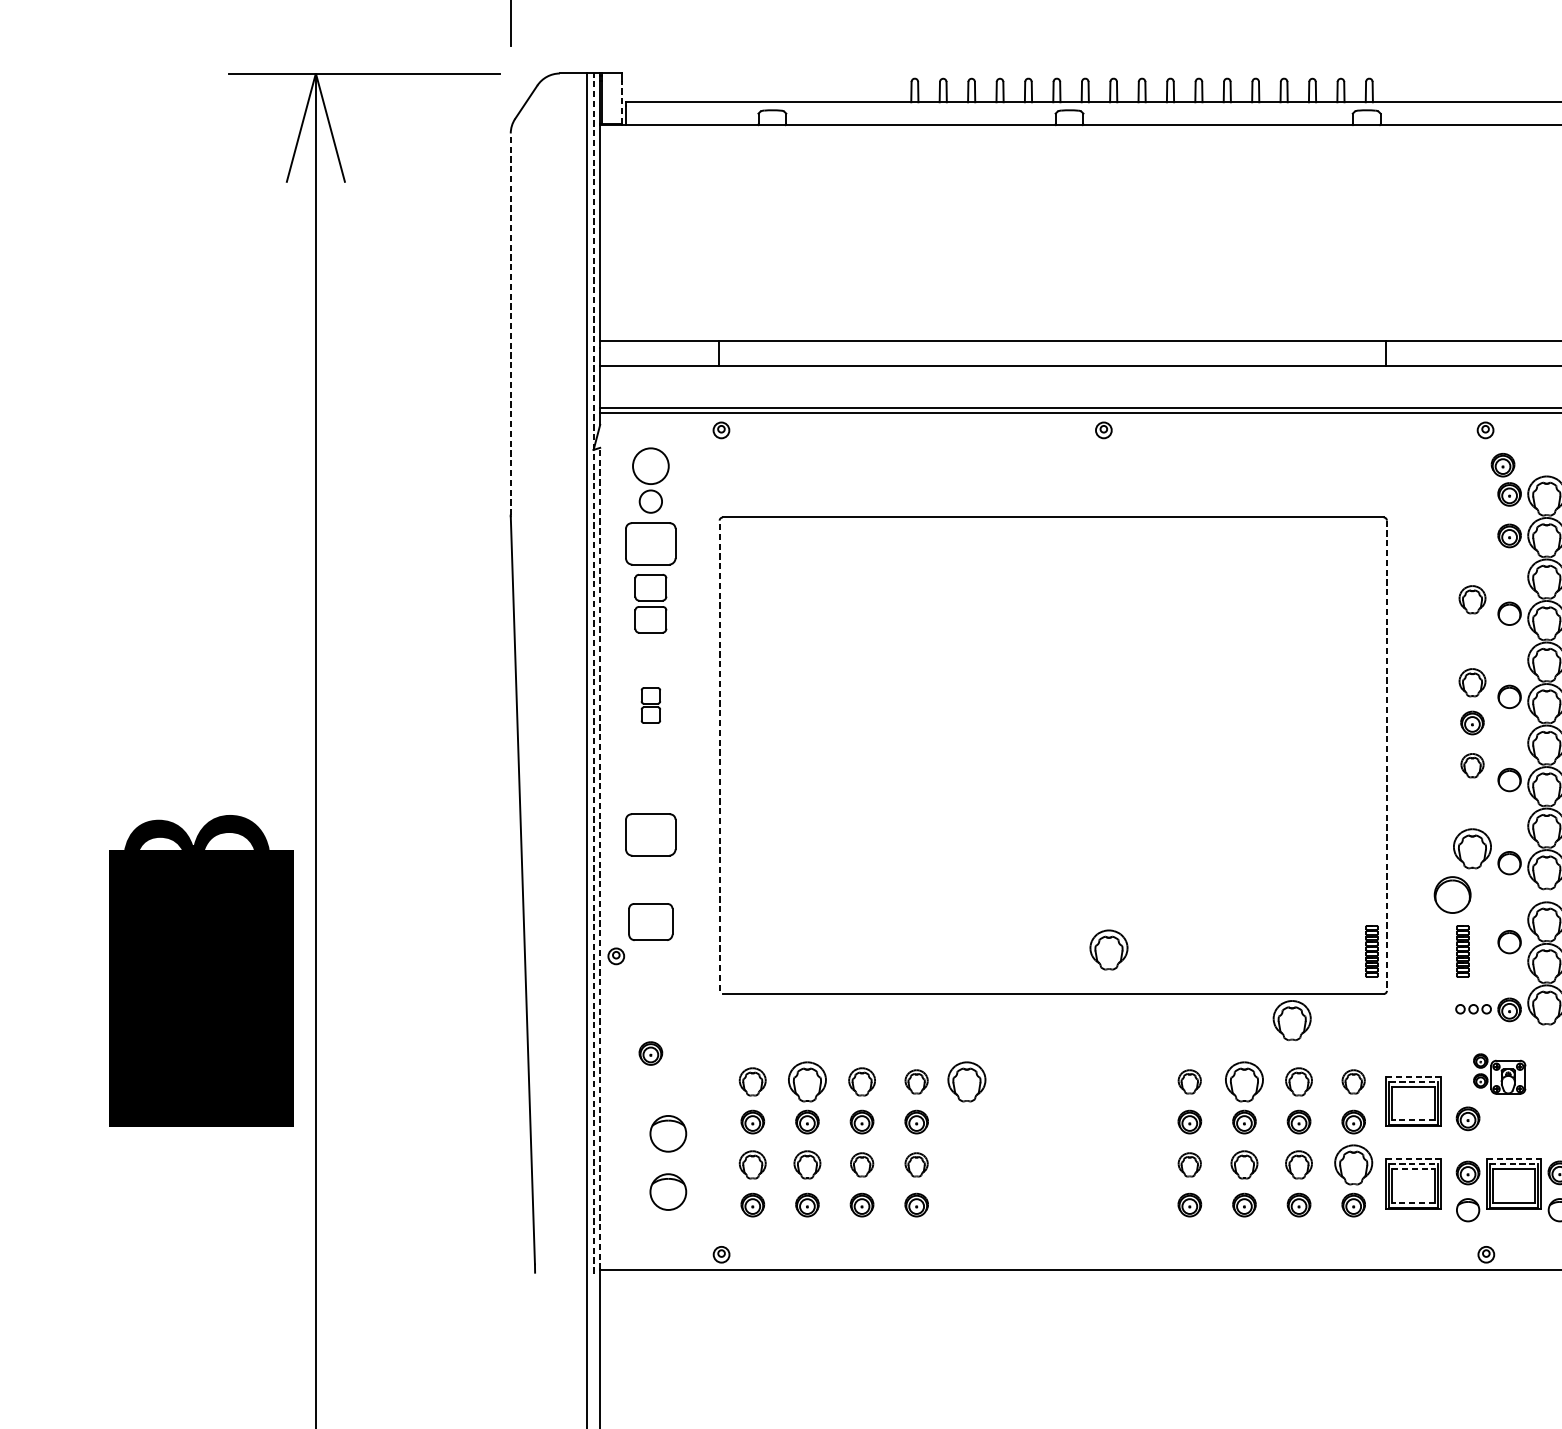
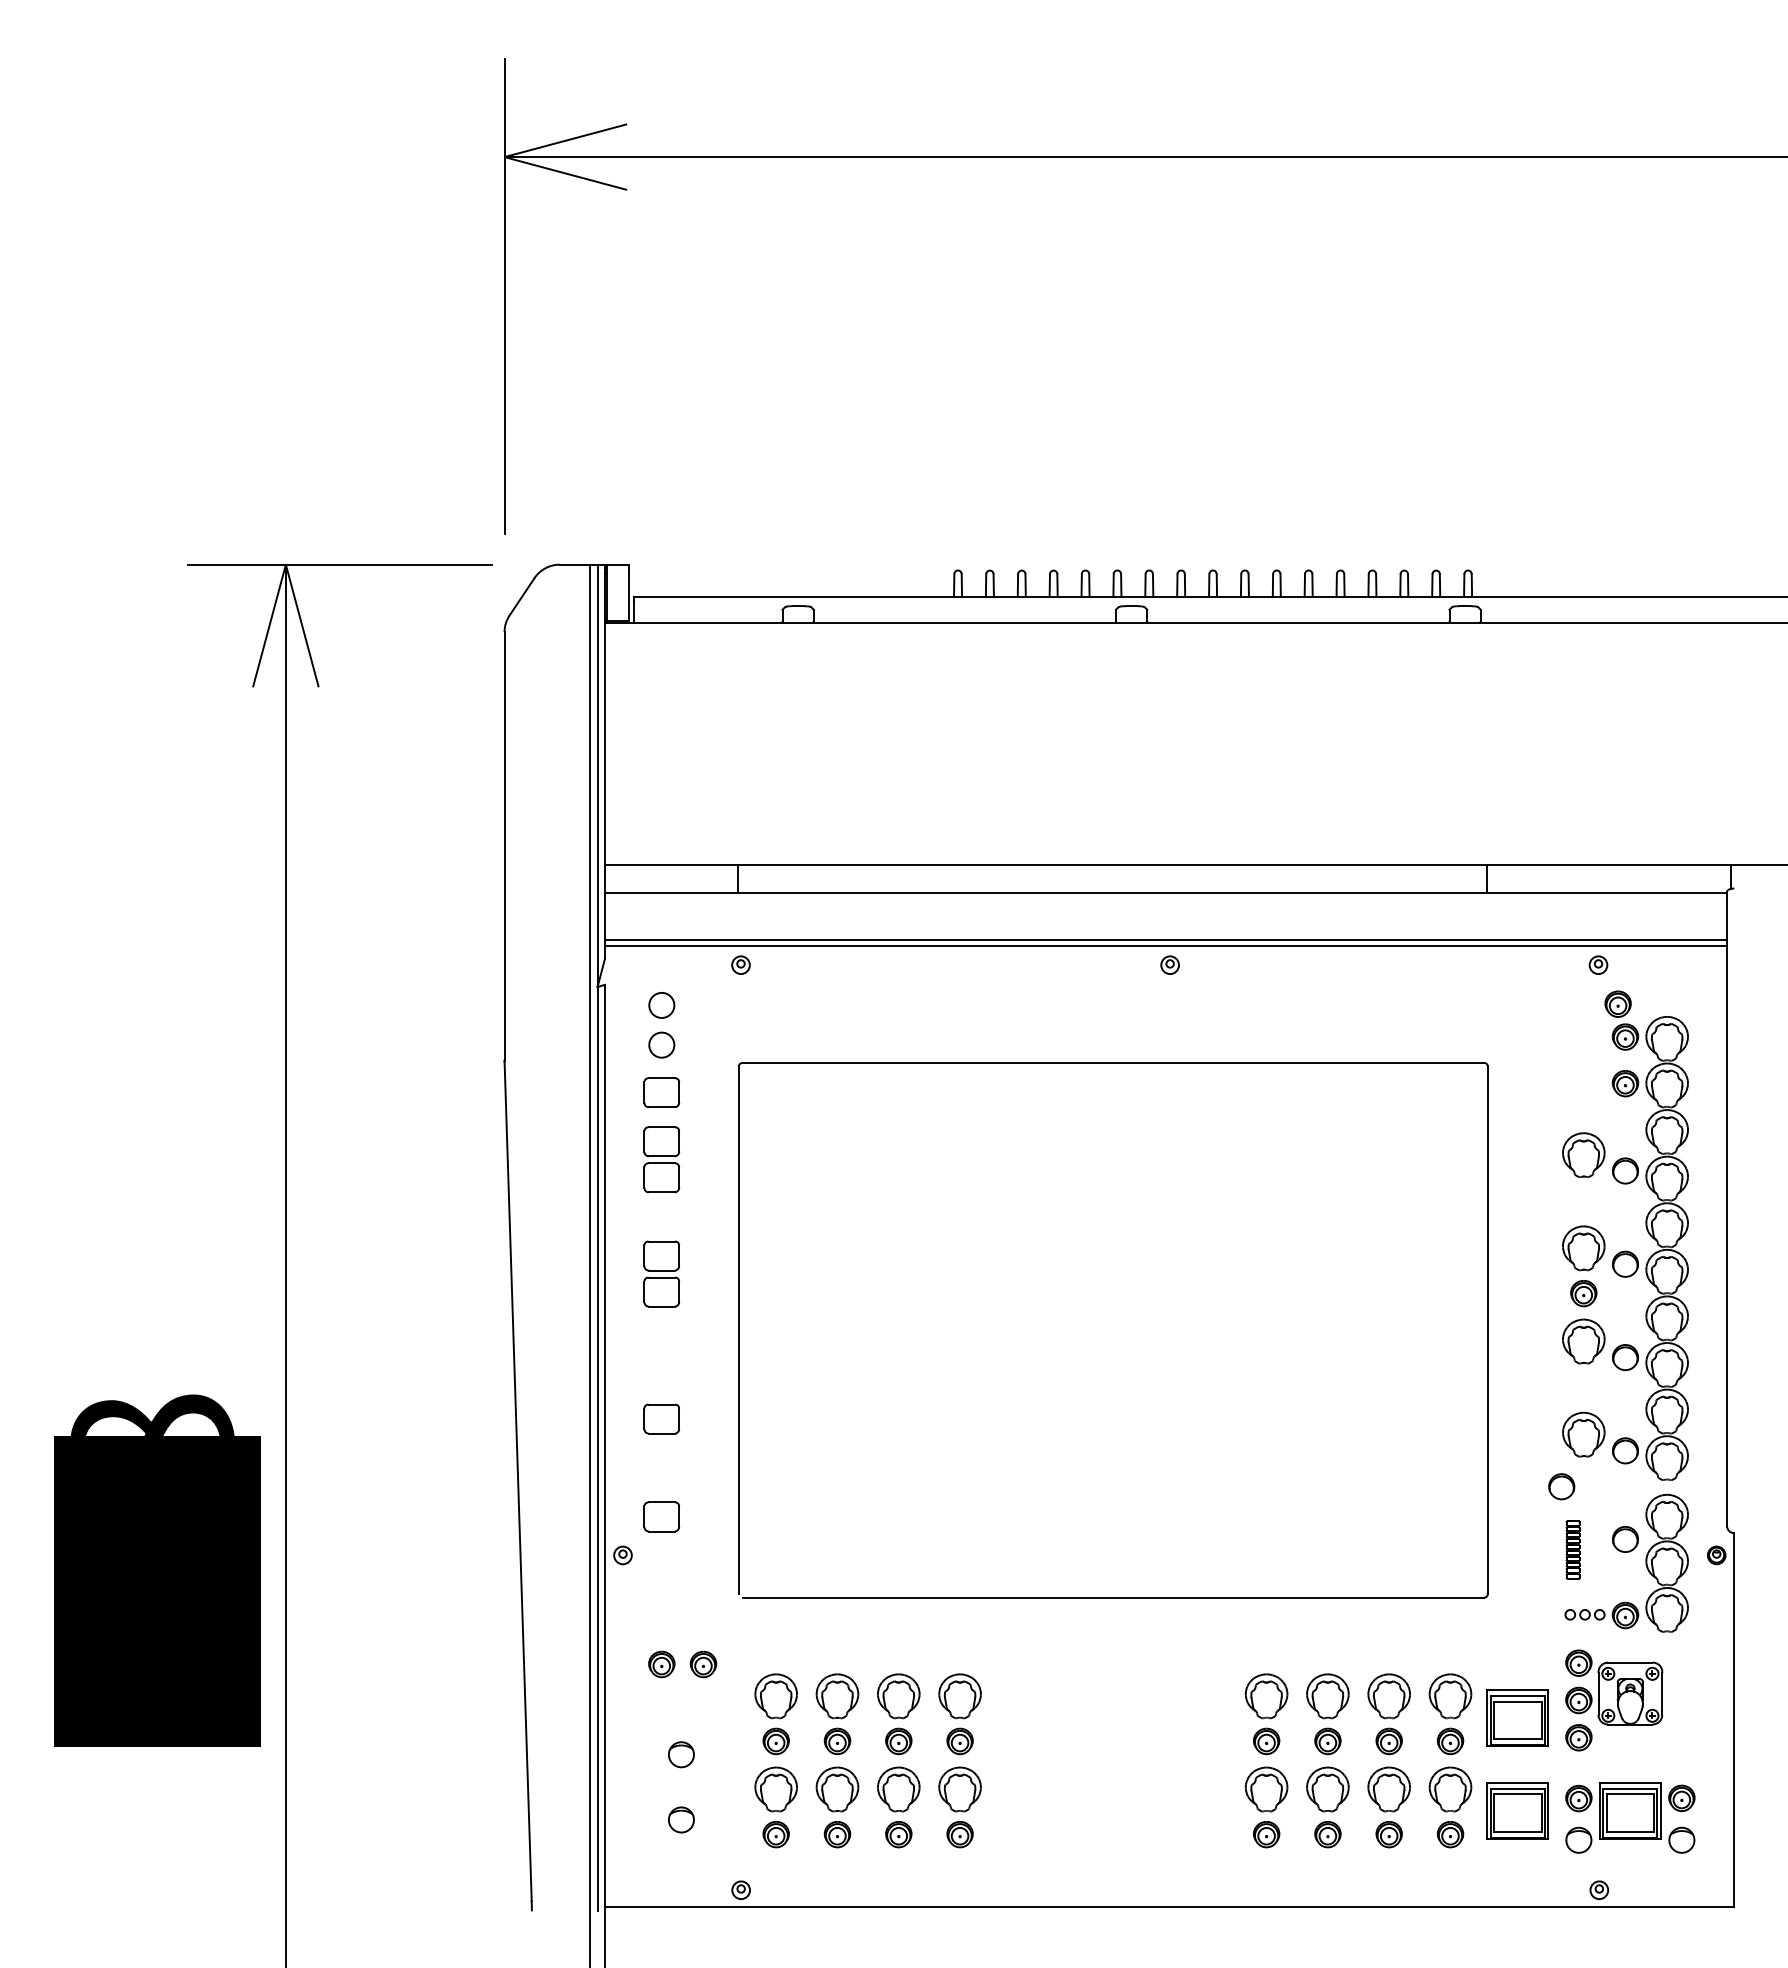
line: (622, 101) -> (629, 596), dashed -> solid
line: (510, 323) -> (504, 845), dashed -> solid
circle: (650, 465) -> (661, 1004), size x0.62
part: (650, 543) -> (661, 1092), size x0.62
part: (1472, 599) -> (1583, 1155), size x1.43
line: (593, 673) -> (597, 1237), dashed -> solid
part: (1472, 682) -> (1583, 1248), size x1.43
part: (650, 705) -> (661, 1273), size x1.67
line: (719, 755) -> (738, 1330), dashed -> solid
line: (1386, 755) -> (1487, 1330), dashed -> solid
part: (1472, 765) -> (1583, 1341), size x1.67
text: (197, 830) -> (152, 1414), 683 -> 838
part: (650, 834) -> (661, 1418), size x0.62
line: (599, 858) -> (604, 1445), dashed -> solid
part: (1452, 894) -> (1561, 1486), size x0.62
part: (650, 921) -> (661, 1516), size x0.71
part: (1108, 950) -> (1175, 1548), removed
part: (1371, 951) -> (1470, 1549), removed
part: (1292, 1020) -> (1381, 1627), removed
part: (688, 1053) -> (703, 1664), added
part: (1499, 1074) -> (1614, 1687), size x1.67
line: (1413, 1076) -> (1517, 1690), dashed -> solid
part: (752, 1082) -> (775, 1696), size x1.43
part: (861, 1082) -> (898, 1696), size x1.43
part: (916, 1082) -> (959, 1696), size x1.67
part: (966, 1082) -> (1016, 1696), removed
part: (1189, 1082) -> (1266, 1696), size x1.67
part: (1298, 1082) -> (1388, 1696), size x1.43
part: (1353, 1082) -> (1450, 1696), size x1.67
line: (1413, 1082) -> (1517, 1696), dashed -> solid
line: (1413, 1120) -> (1517, 1739), dashed -> solid
part: (668, 1133) -> (681, 1754), size x0.62
line: (1413, 1158) -> (1517, 1782), dashed -> solid
line: (1514, 1158) -> (1630, 1782), dashed -> solid
part: (752, 1164) -> (775, 1789), size x1.43
part: (807, 1164) -> (837, 1789), size x1.43
part: (861, 1164) -> (898, 1789), size x1.67
part: (916, 1164) -> (959, 1789), size x1.67
part: (1189, 1164) -> (1266, 1789), size x1.67
part: (1244, 1164) -> (1327, 1789), size x1.43
part: (1298, 1164) -> (1388, 1789), size x1.43
line: (1413, 1164) -> (1517, 1788), dashed -> solid
line: (1514, 1164) -> (1630, 1788), dashed -> solid
line: (1413, 1169) -> (1517, 1794), dashed -> solid
part: (668, 1191) -> (681, 1819), size x0.62
line: (1413, 1202) -> (1517, 1831), dashed -> solid

